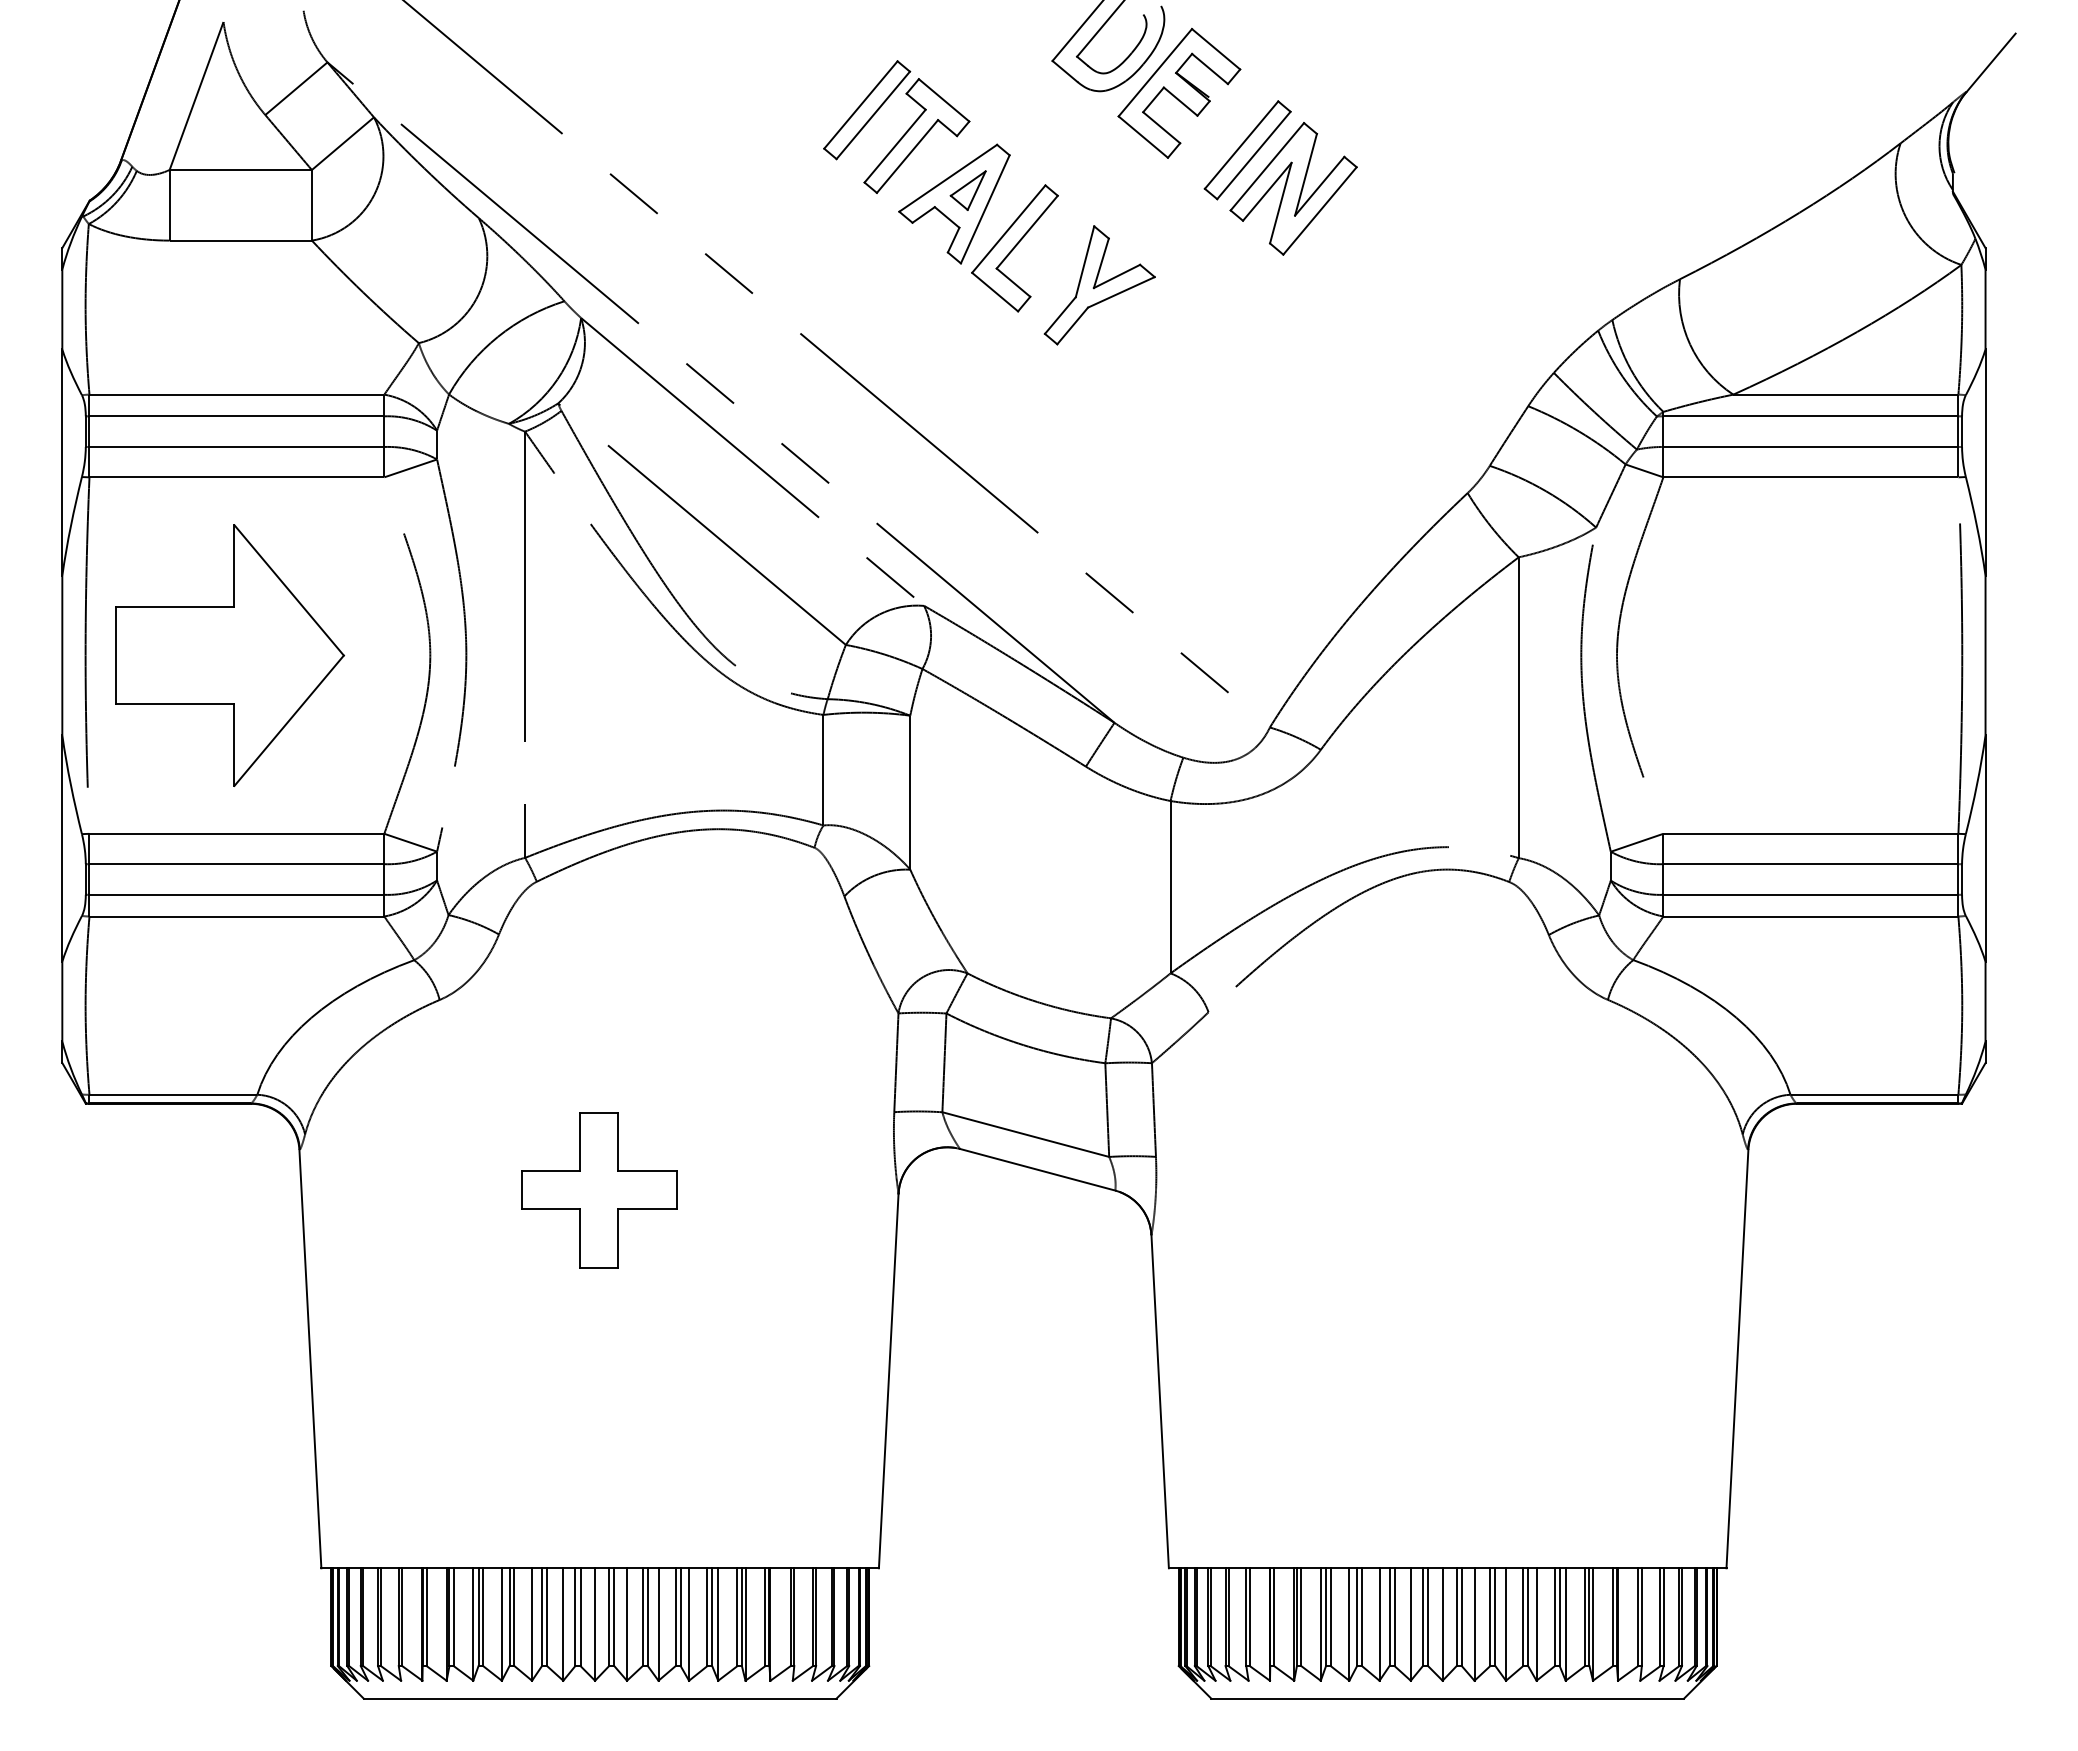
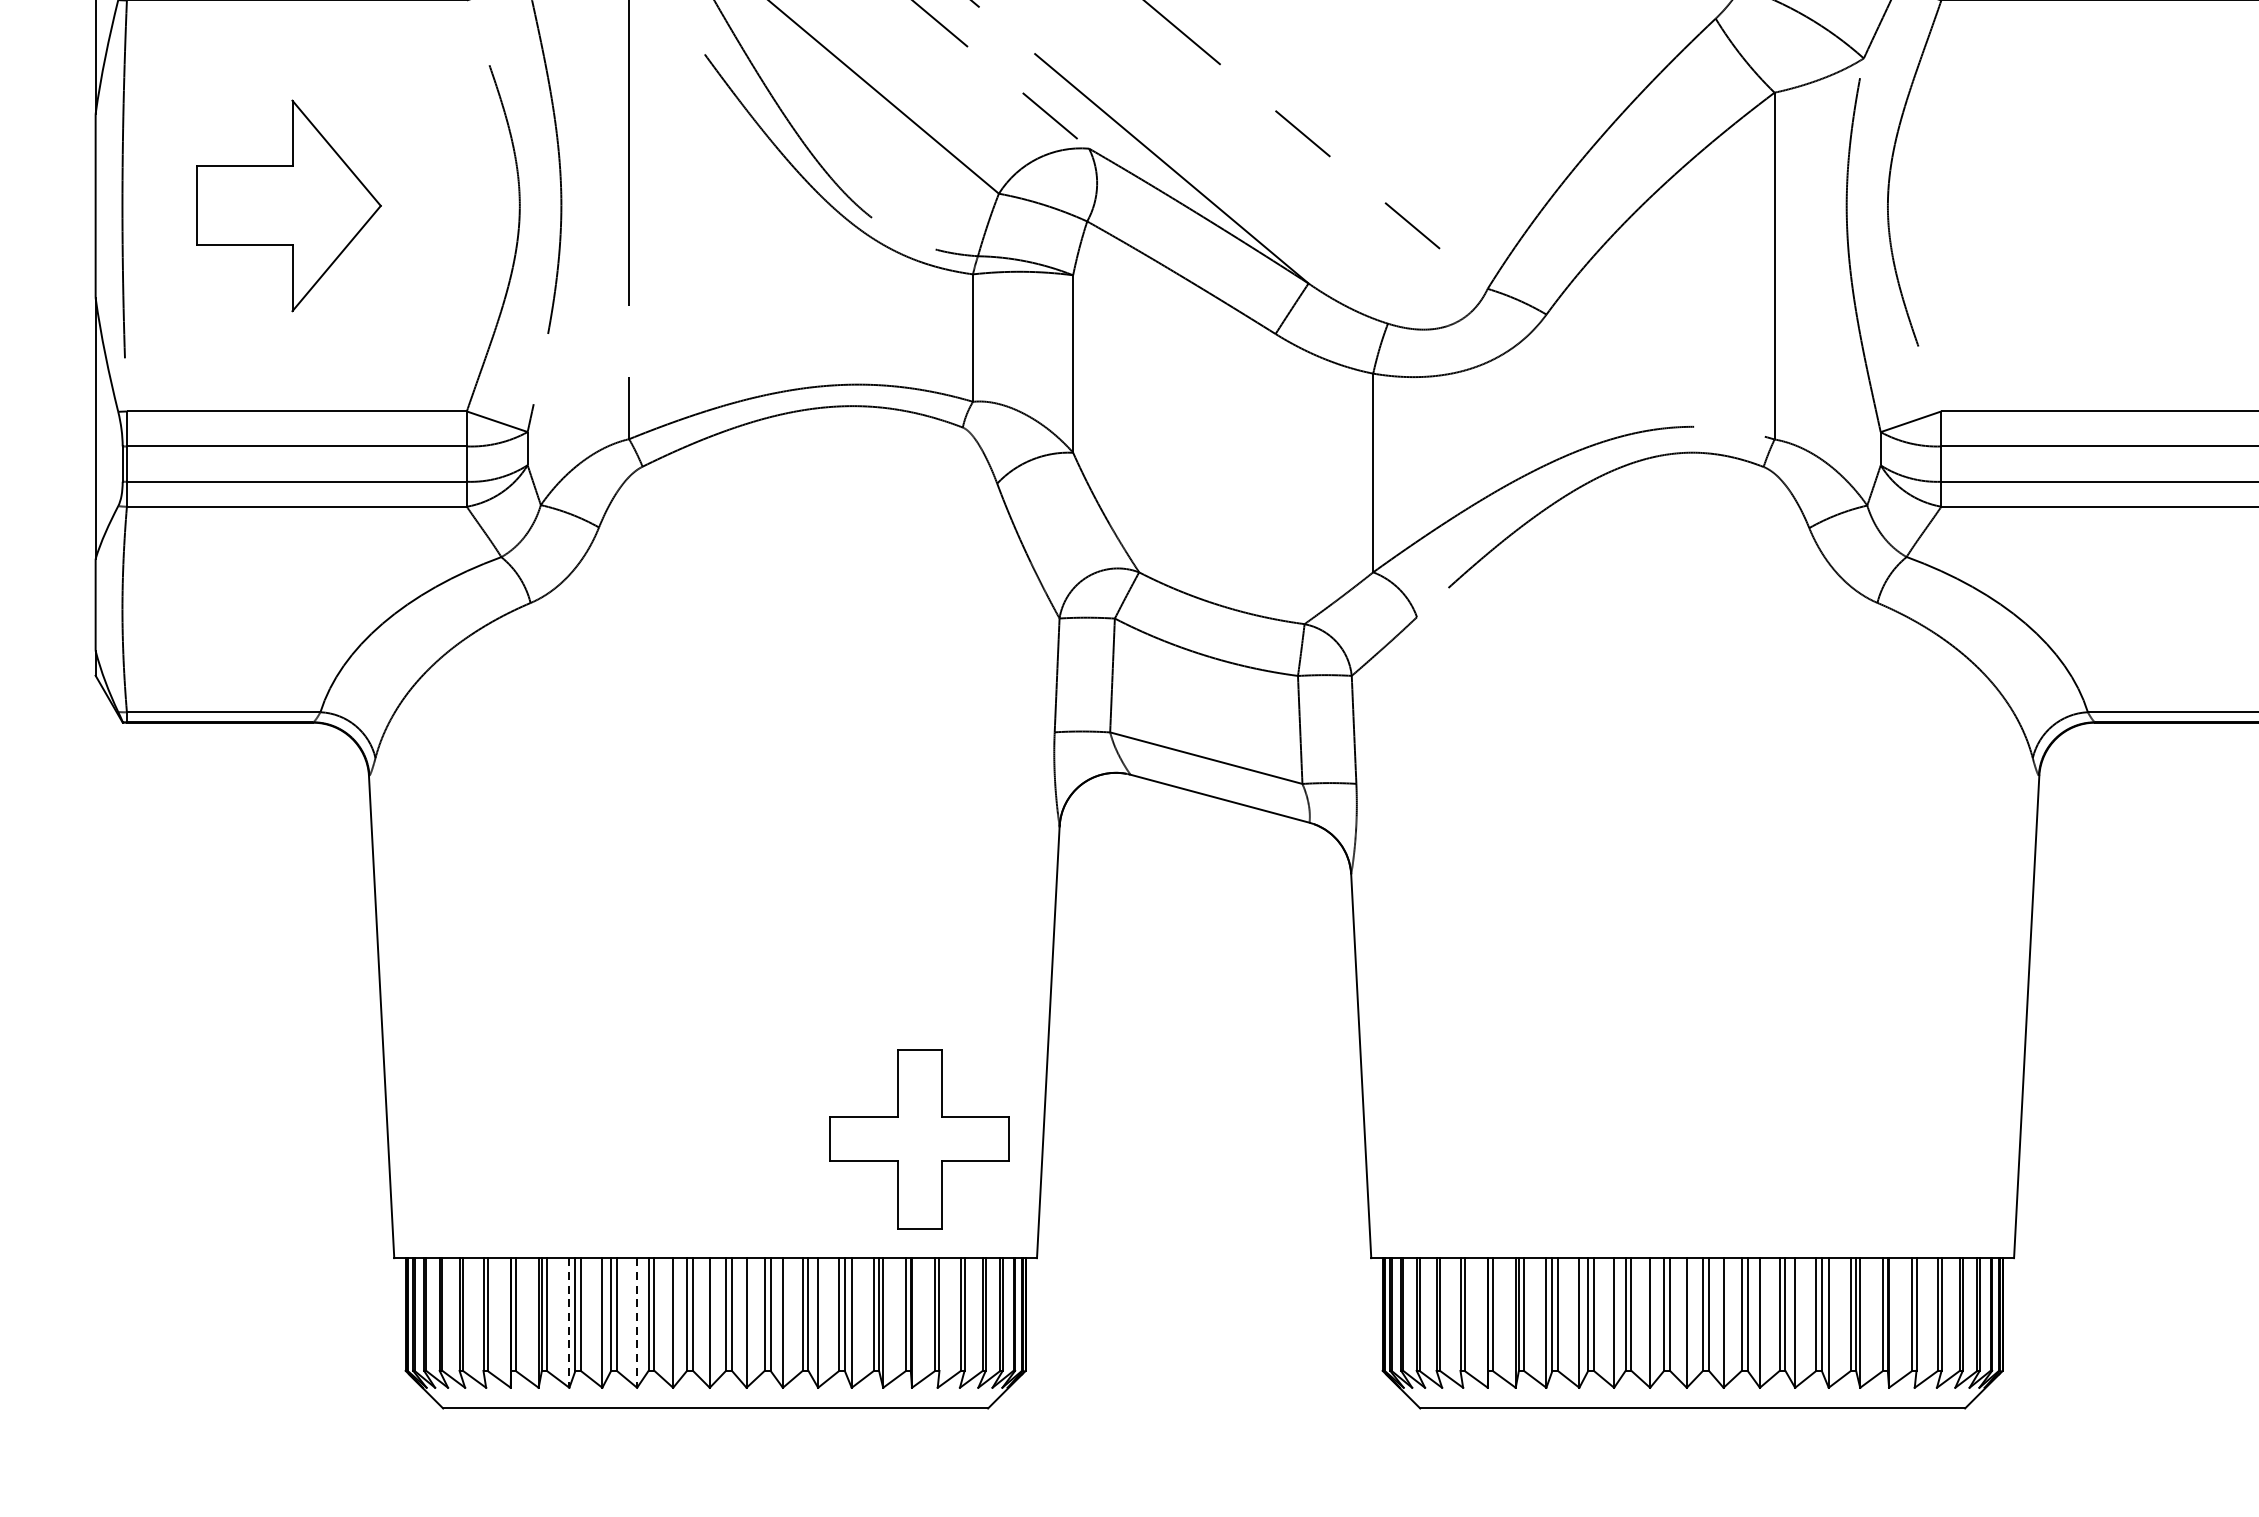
part: (229, 655) -> (288, 205), size x0.7
part: (599, 1190) -> (920, 1139), moved
line: (473, 1625) -> (569, 1324), solid -> dashed
line: (532, 1625) -> (637, 1324), solid -> dashed

